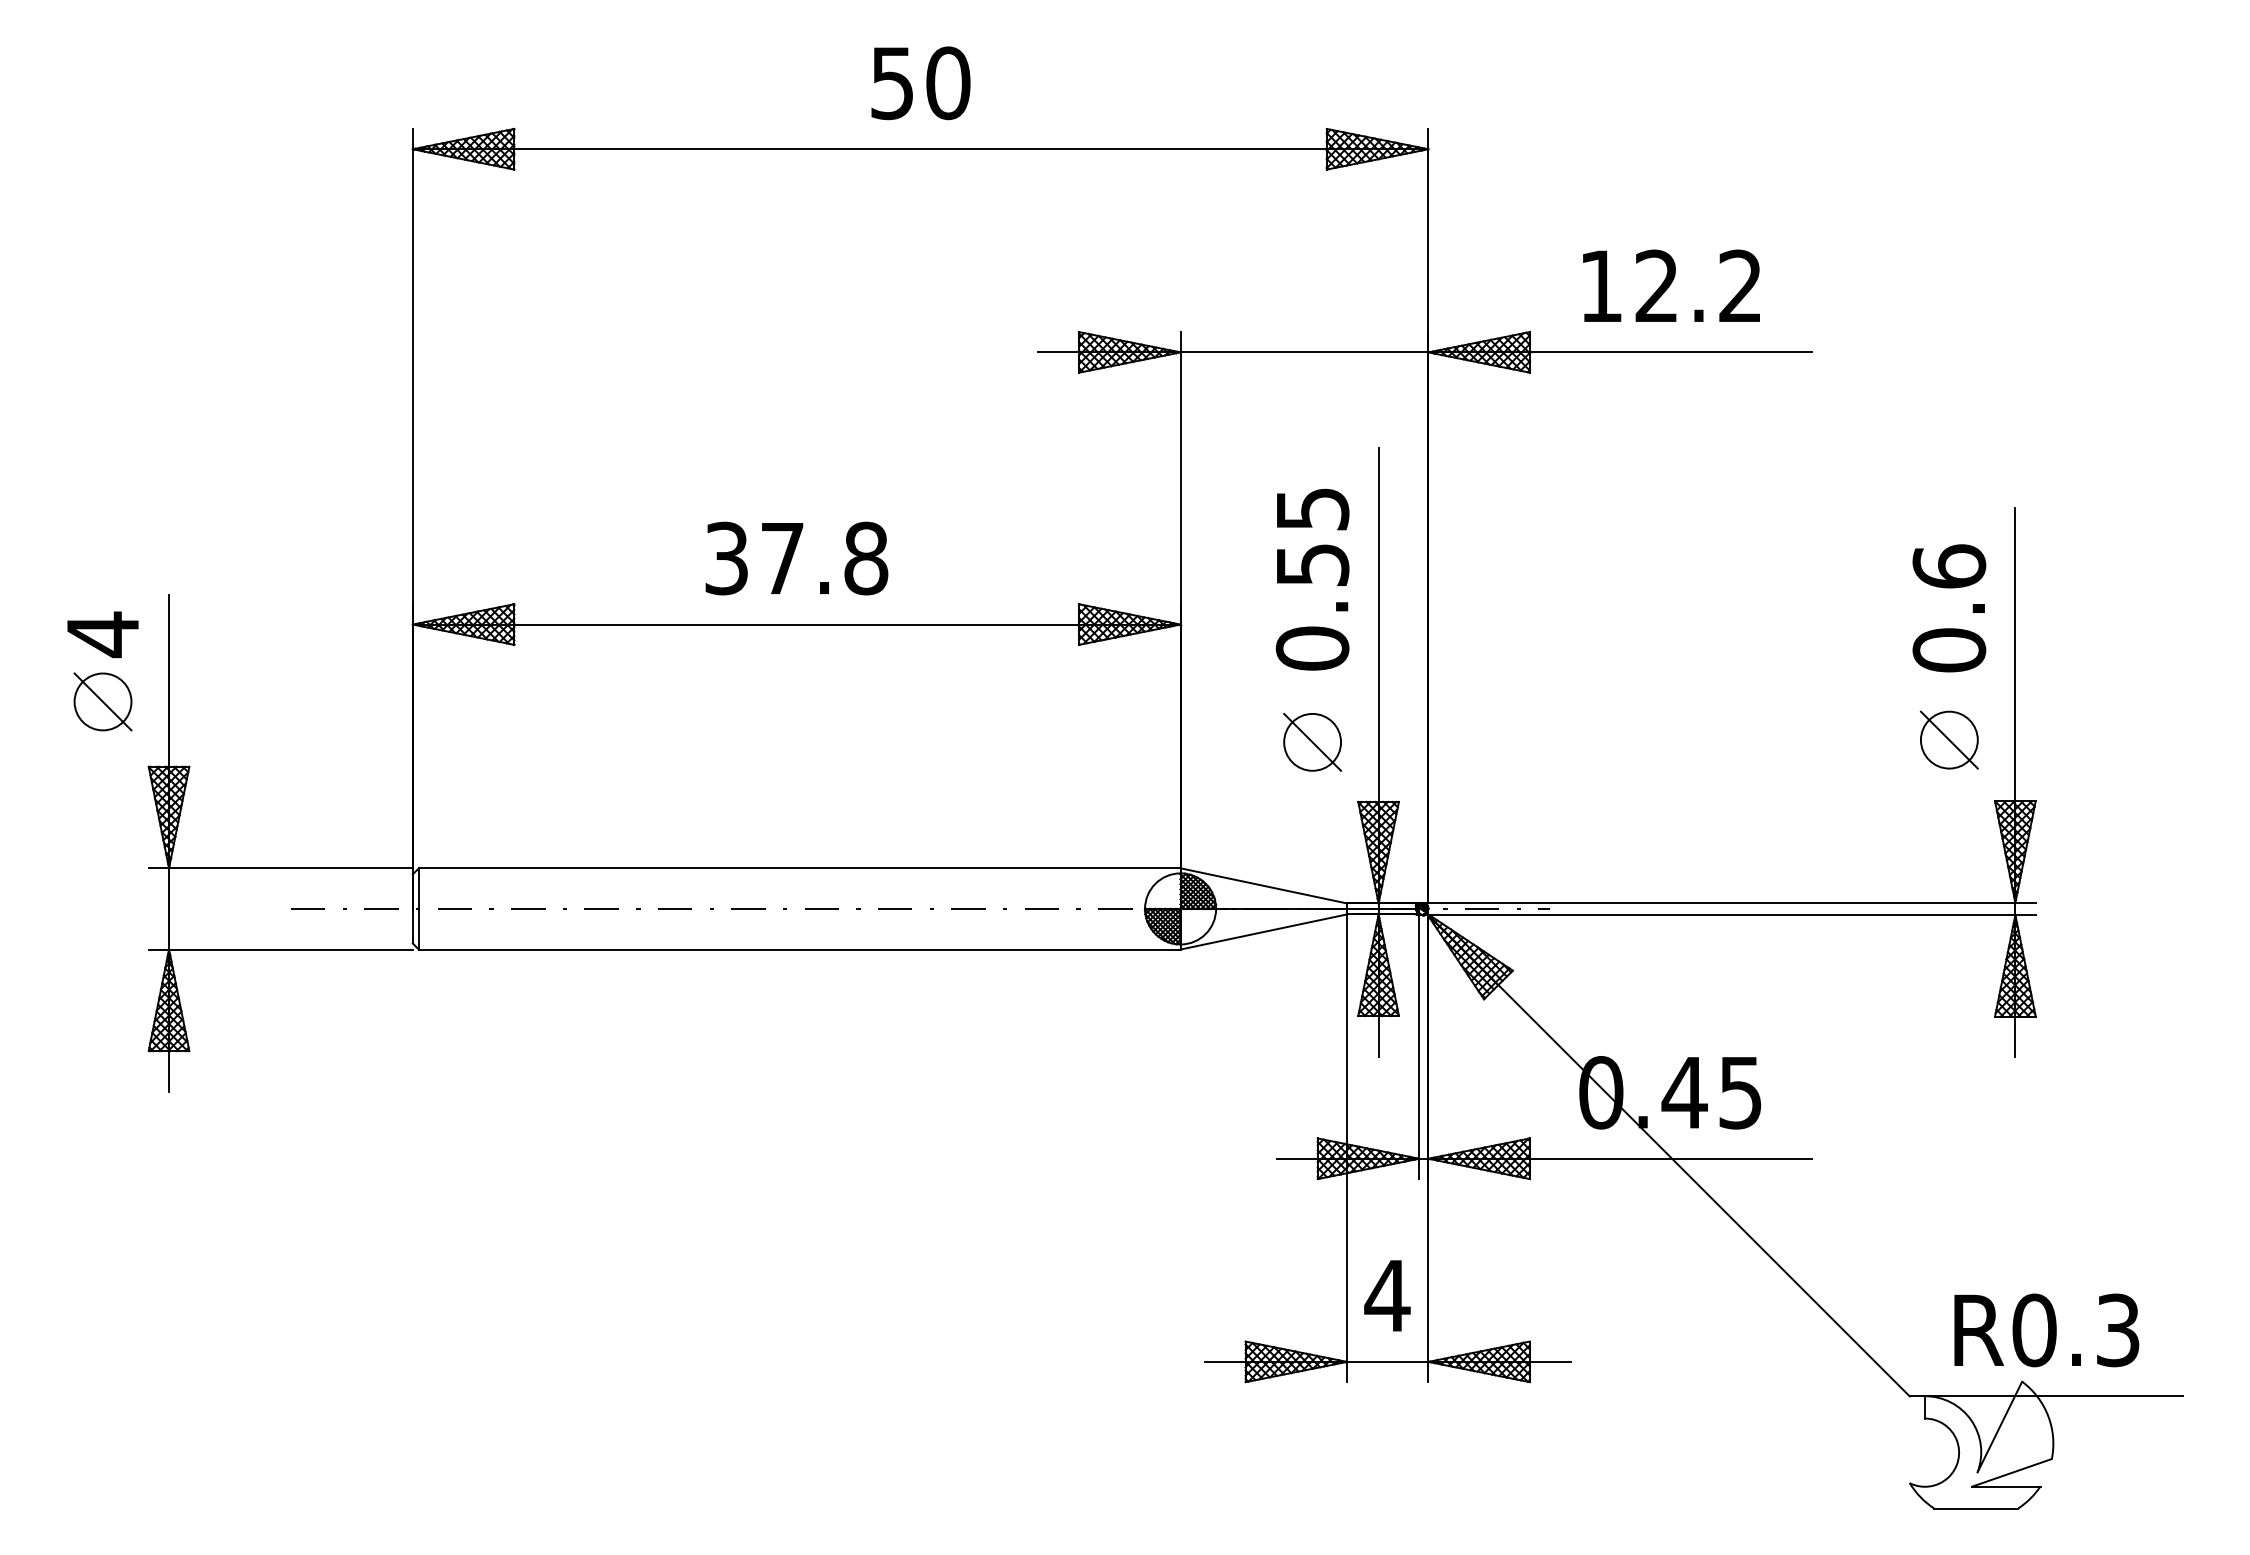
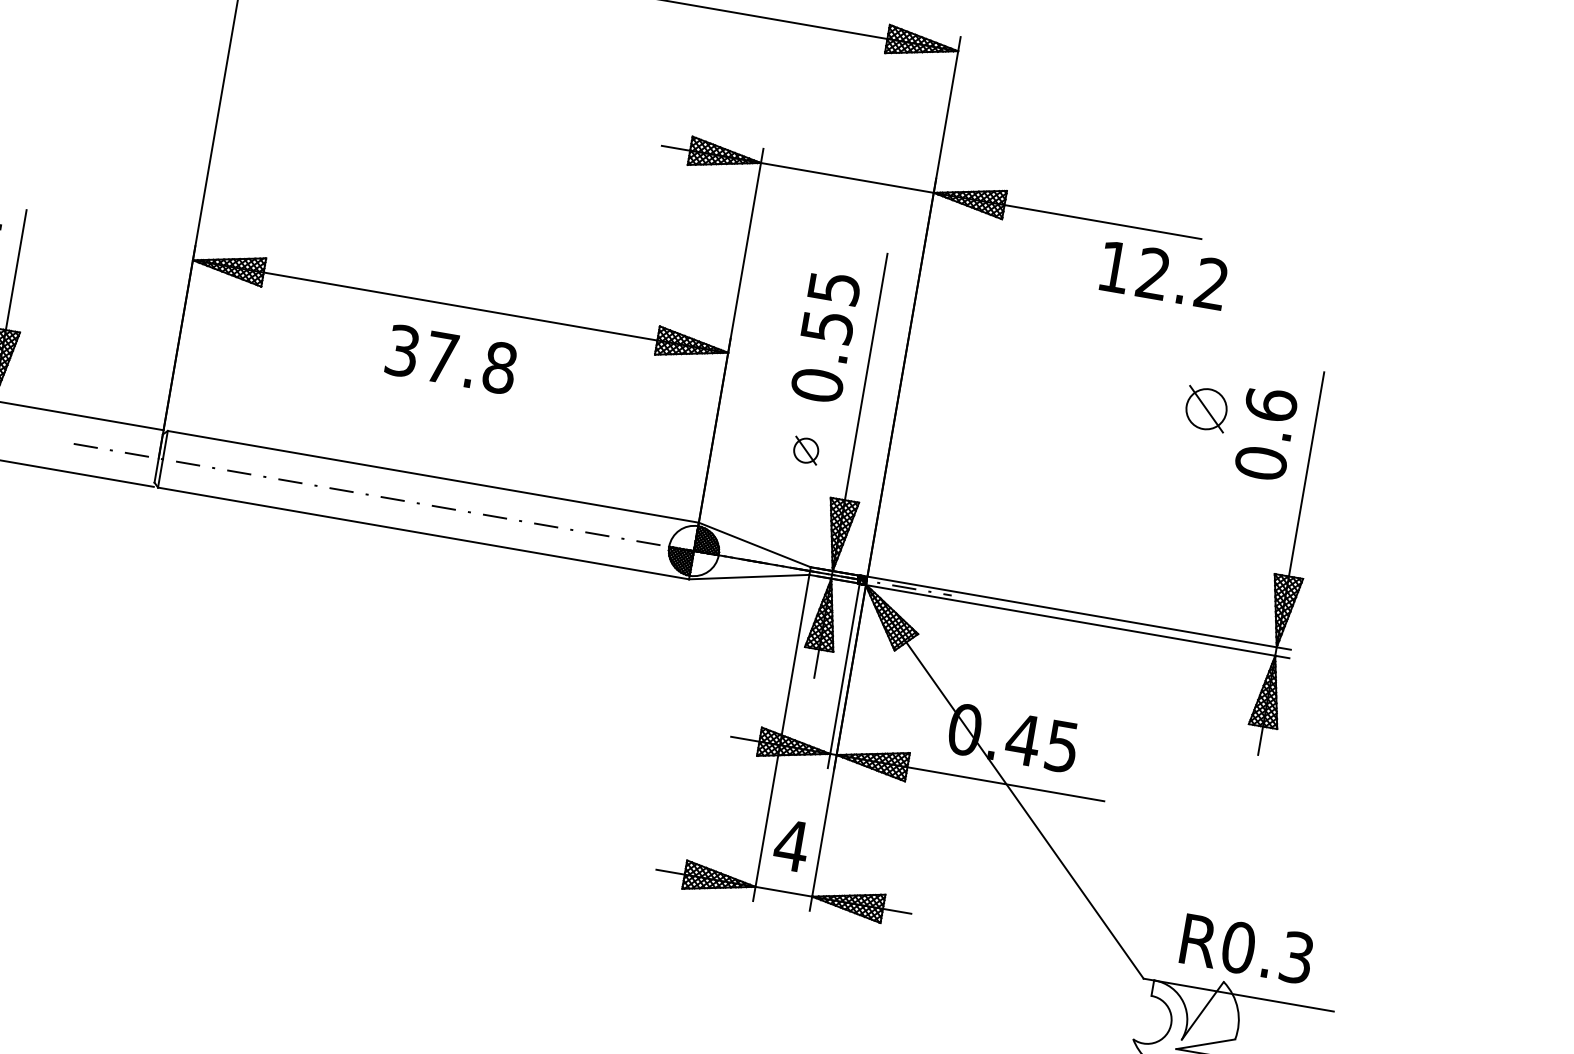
text: (1671, 285) -> (1163, 275), moved
text: (796, 558) -> (451, 359), moved
part: (1948, 739) -> (1206, 408), moved
part: (1312, 741) -> (806, 450), size x0.6

